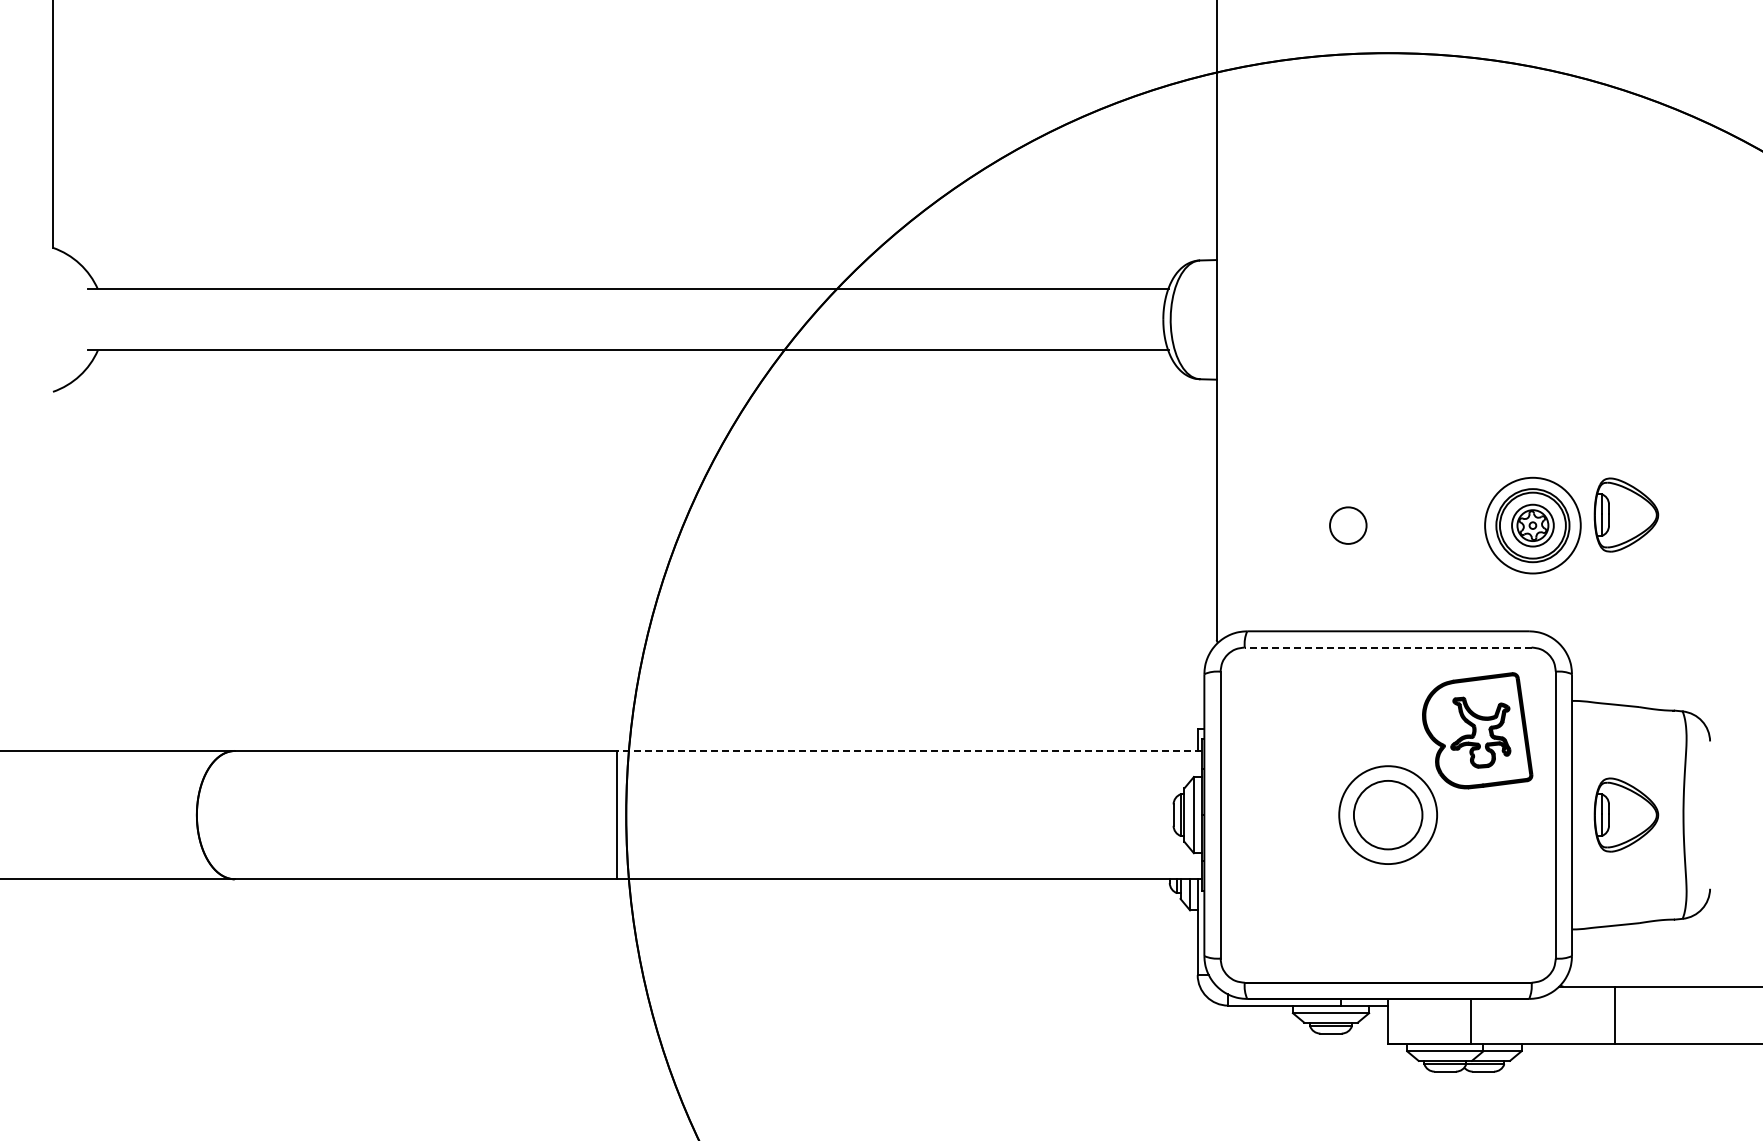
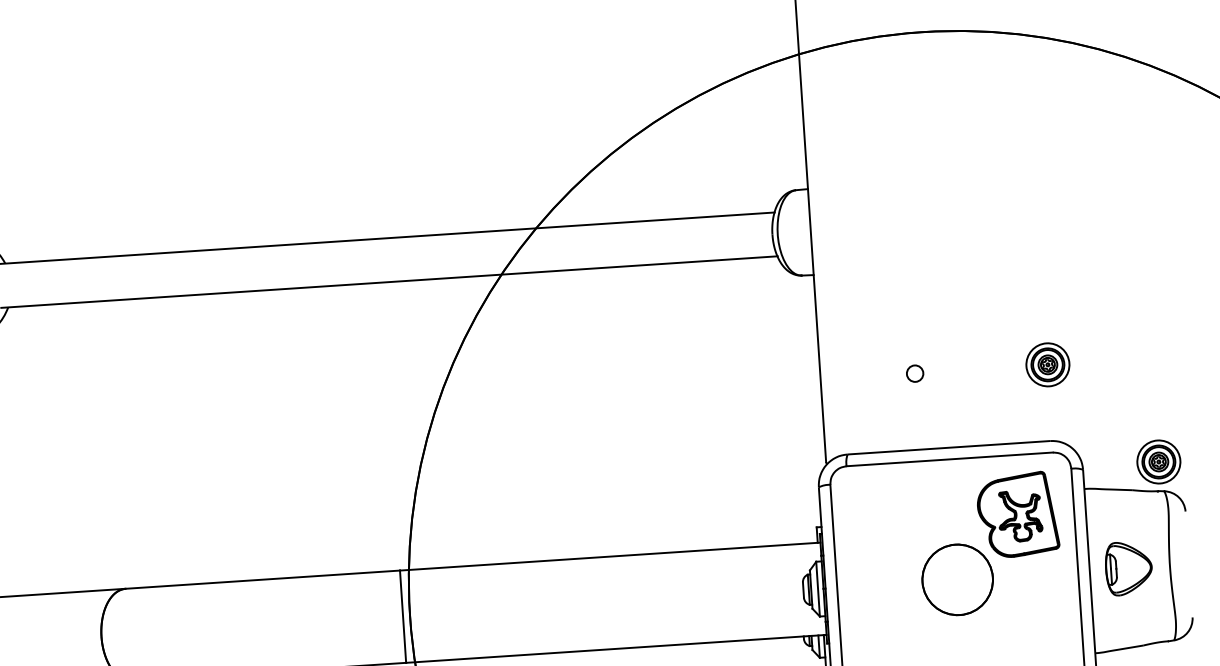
part: (1626, 514) -> (1114, 352), removed
circle: (1347, 525) -> (914, 373), size x0.62
part: (1532, 525) -> (1047, 364), size x0.62
line: (1387, 647) -> (949, 459), dashed -> solid
part: (1677, 670) -> (1158, 462), added
line: (909, 750) -> (610, 556), dashed -> solid
circle: (1388, 815) -> (957, 580), size x1.43

